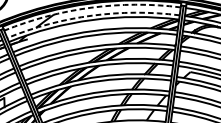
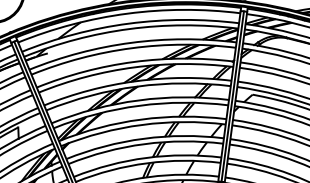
arc: (91, 7) -> (127, 13), dashed -> solid
arc: (91, 15) -> (128, 23), dashed -> solid

